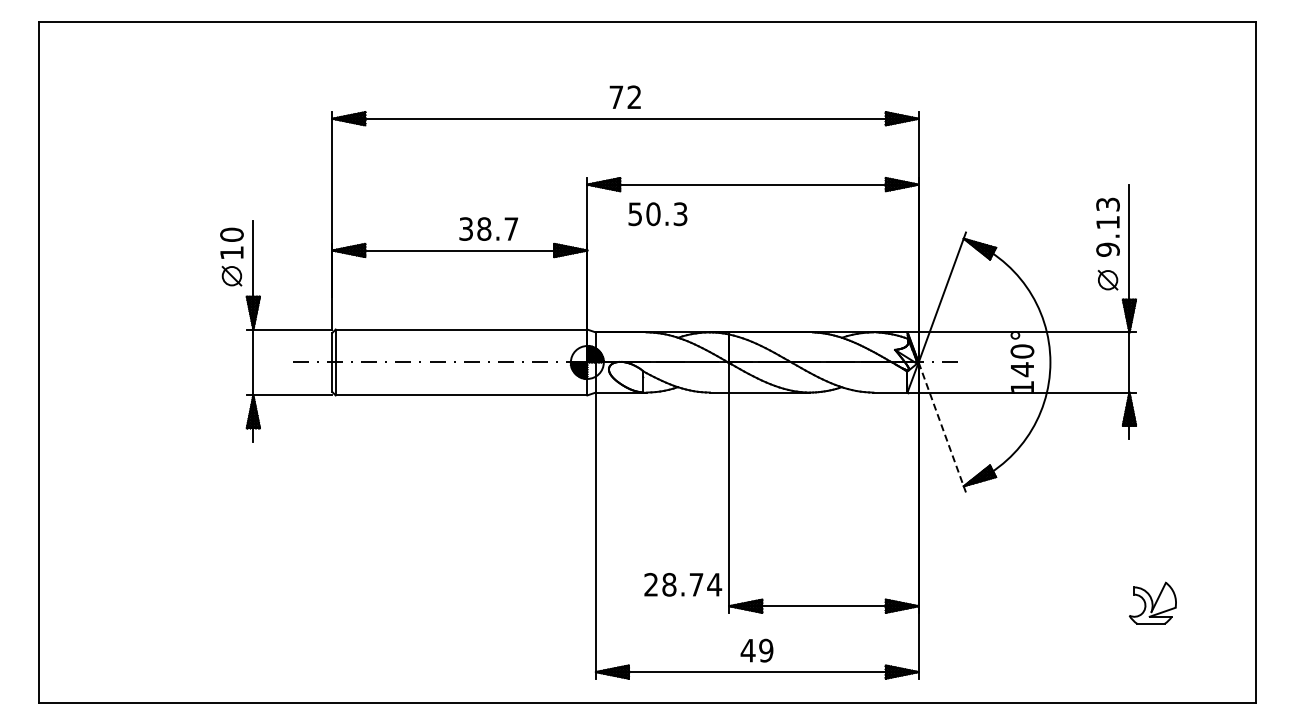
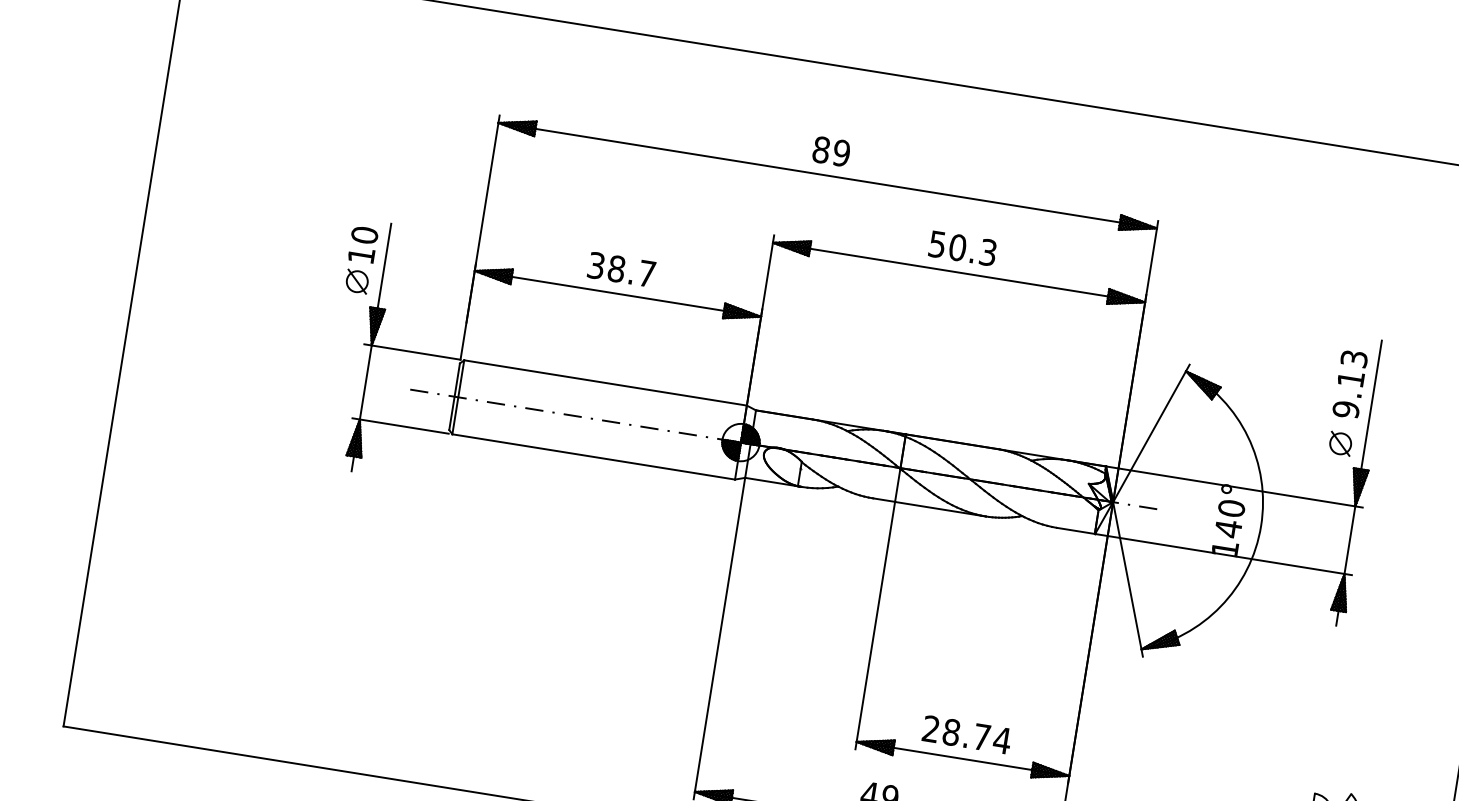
text: (625, 97) -> (831, 151), 72 -> 89
text: (657, 214) -> (962, 248), moved
text: (488, 228) -> (621, 269), moved
line: (942, 427) -> (1128, 579), dashed -> solid
text: (683, 584) -> (967, 734), moved

